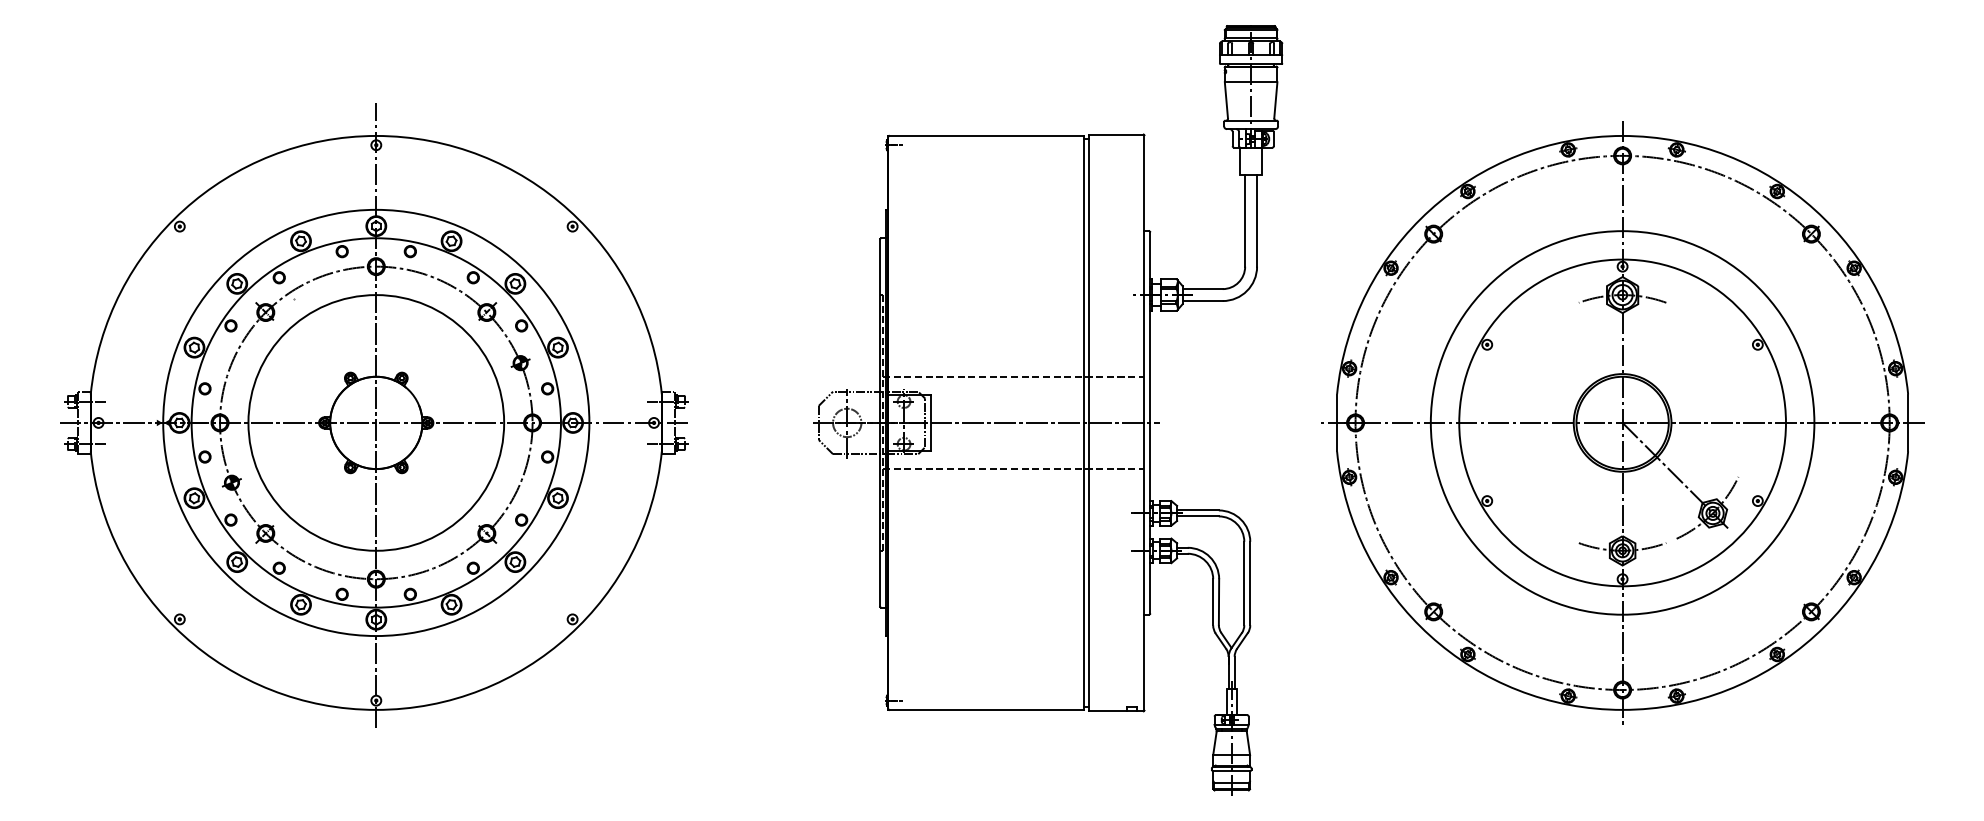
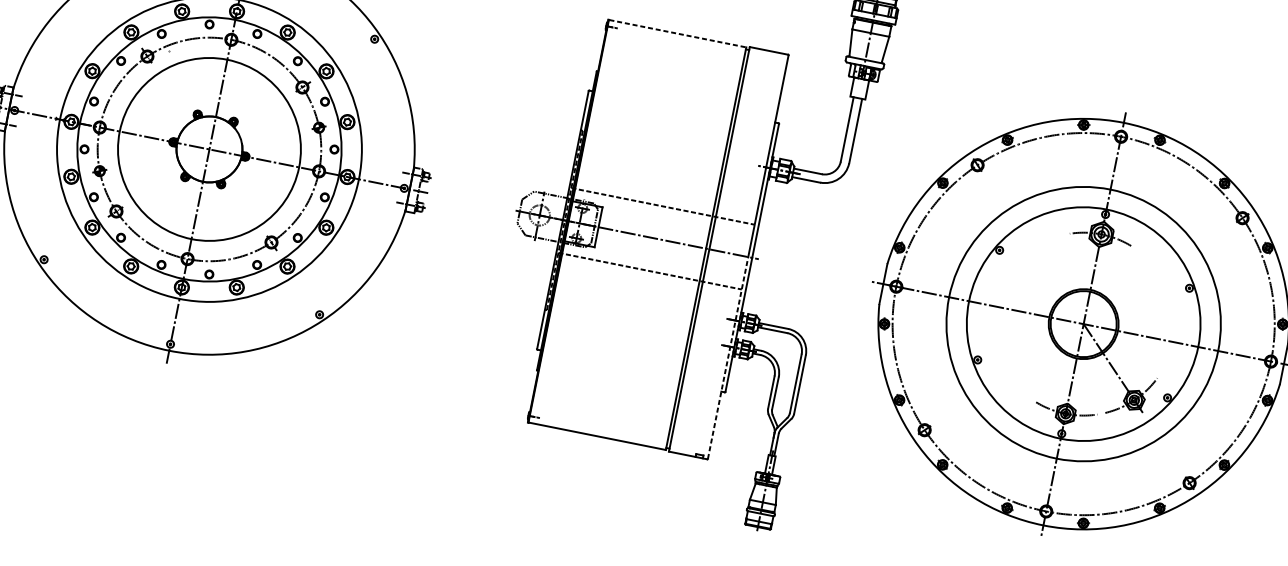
line: (986, 135) -> (677, 33), solid -> dashed
line: (1144, 566) -> (728, 357), solid -> dashed

